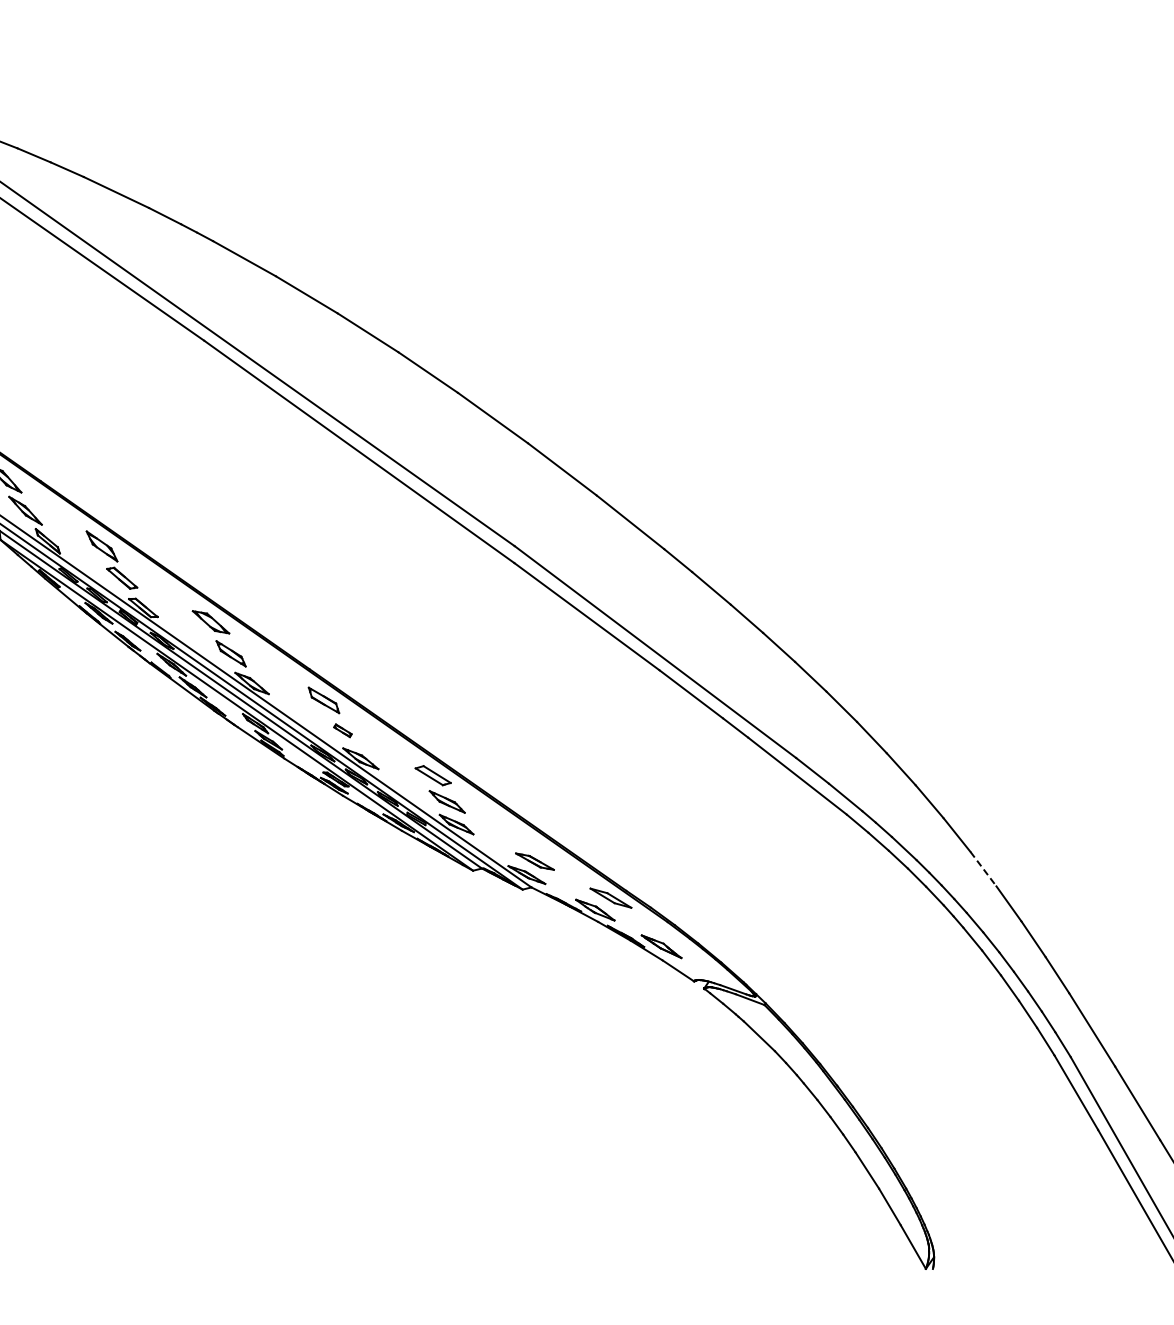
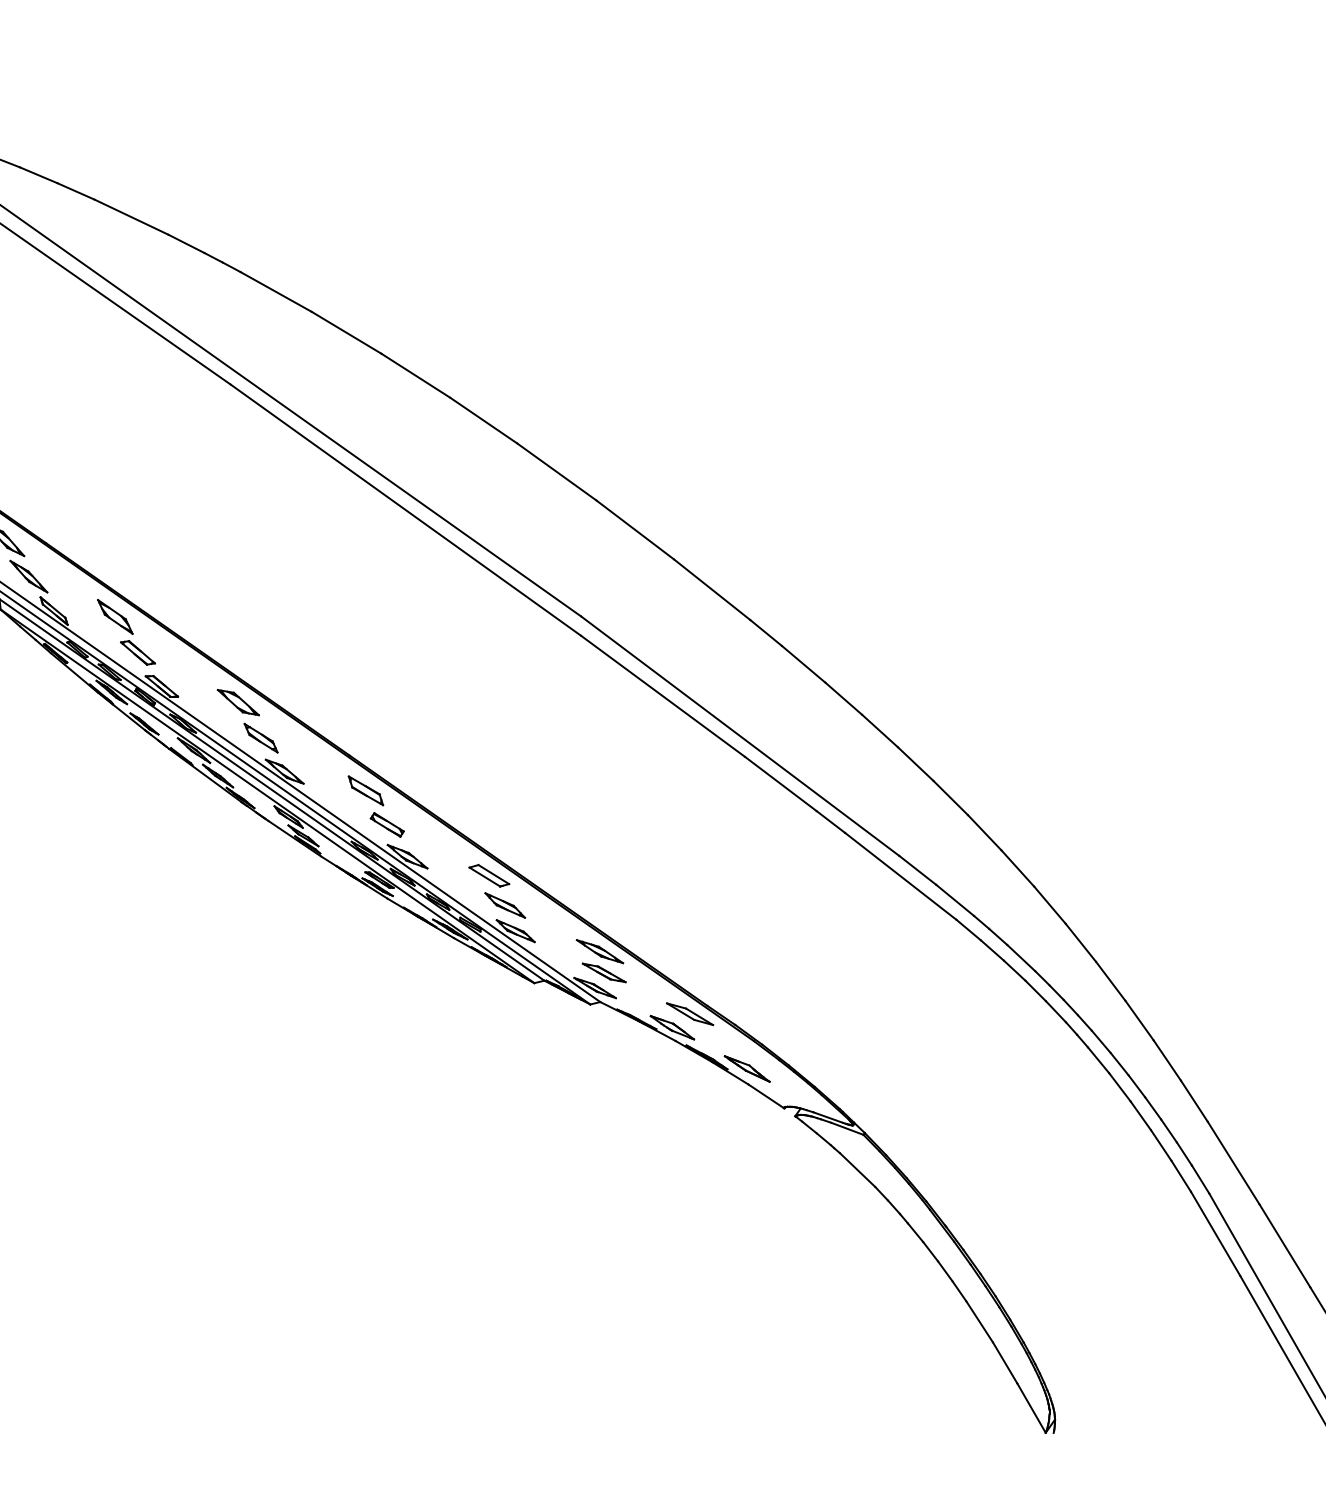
part: (342, 730) -> (386, 824), size x1.67
part: (530, 842) -> (599, 951), added
line: (983, 869) -> (1110, 981), dashed -> solid

